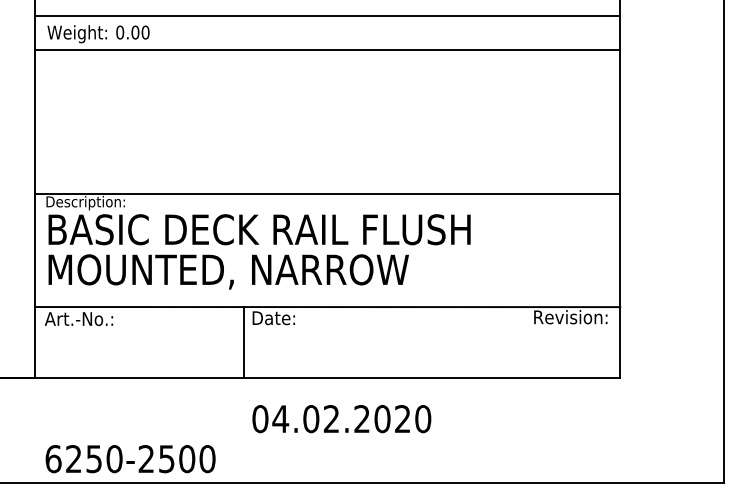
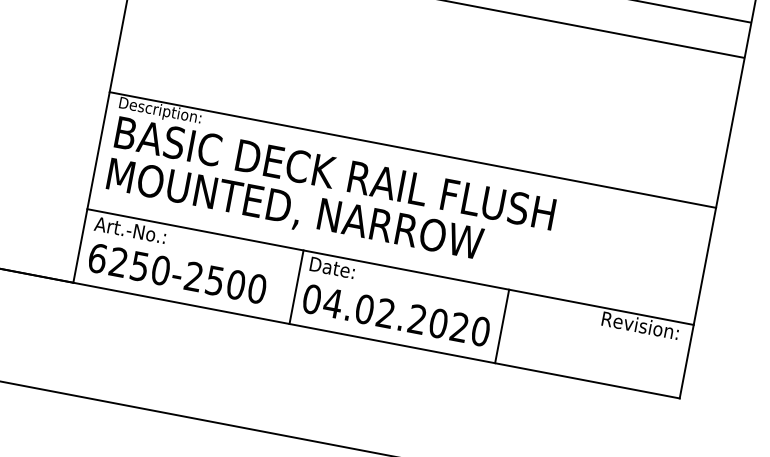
line: (442, 342) -> (502, 326), added
text: (341, 419) -> (396, 315), moved
text: (130, 459) -> (177, 274), moved

